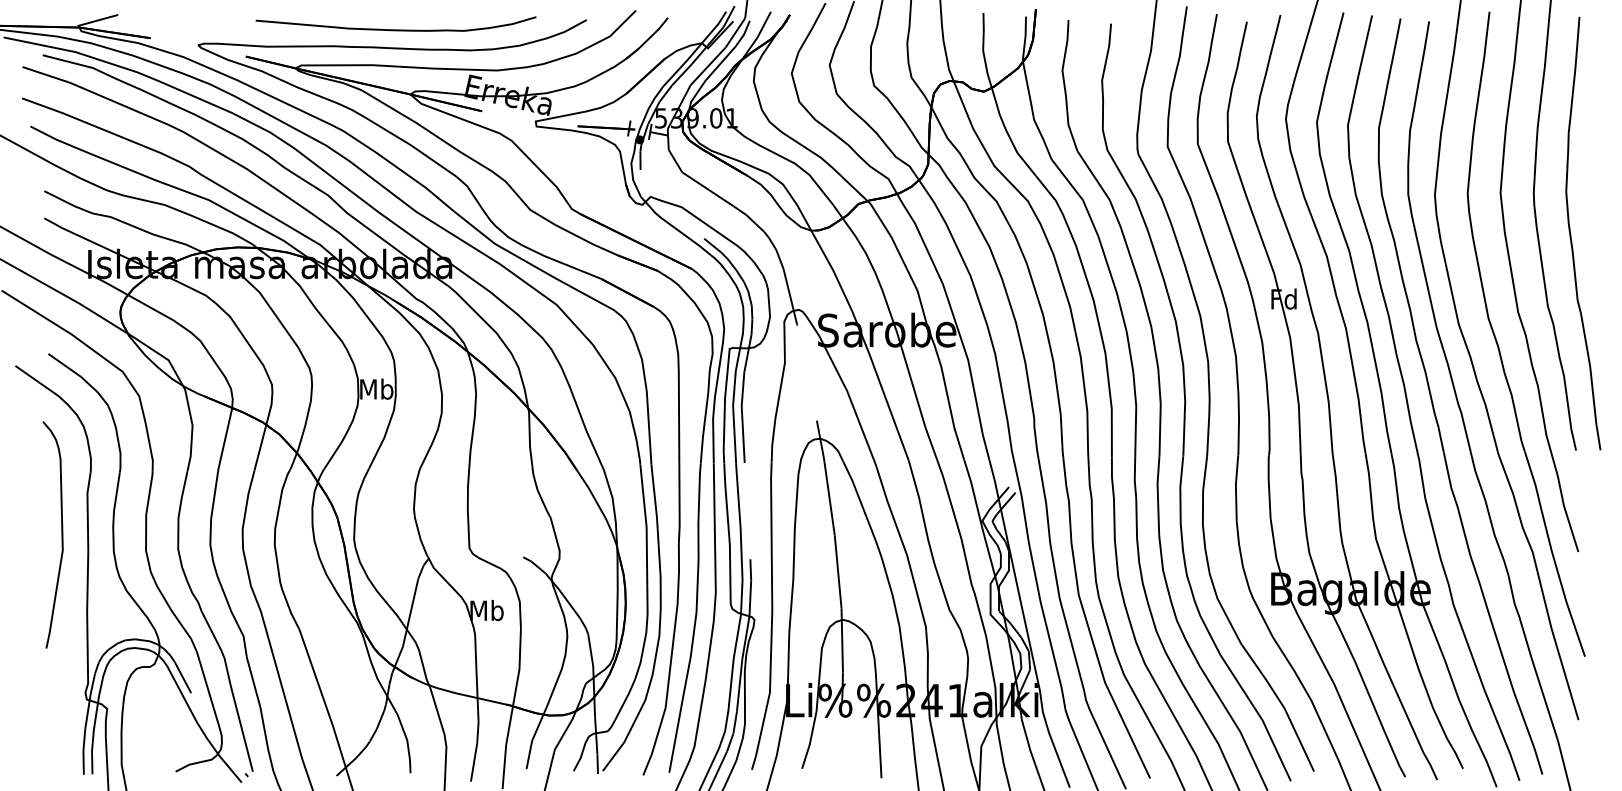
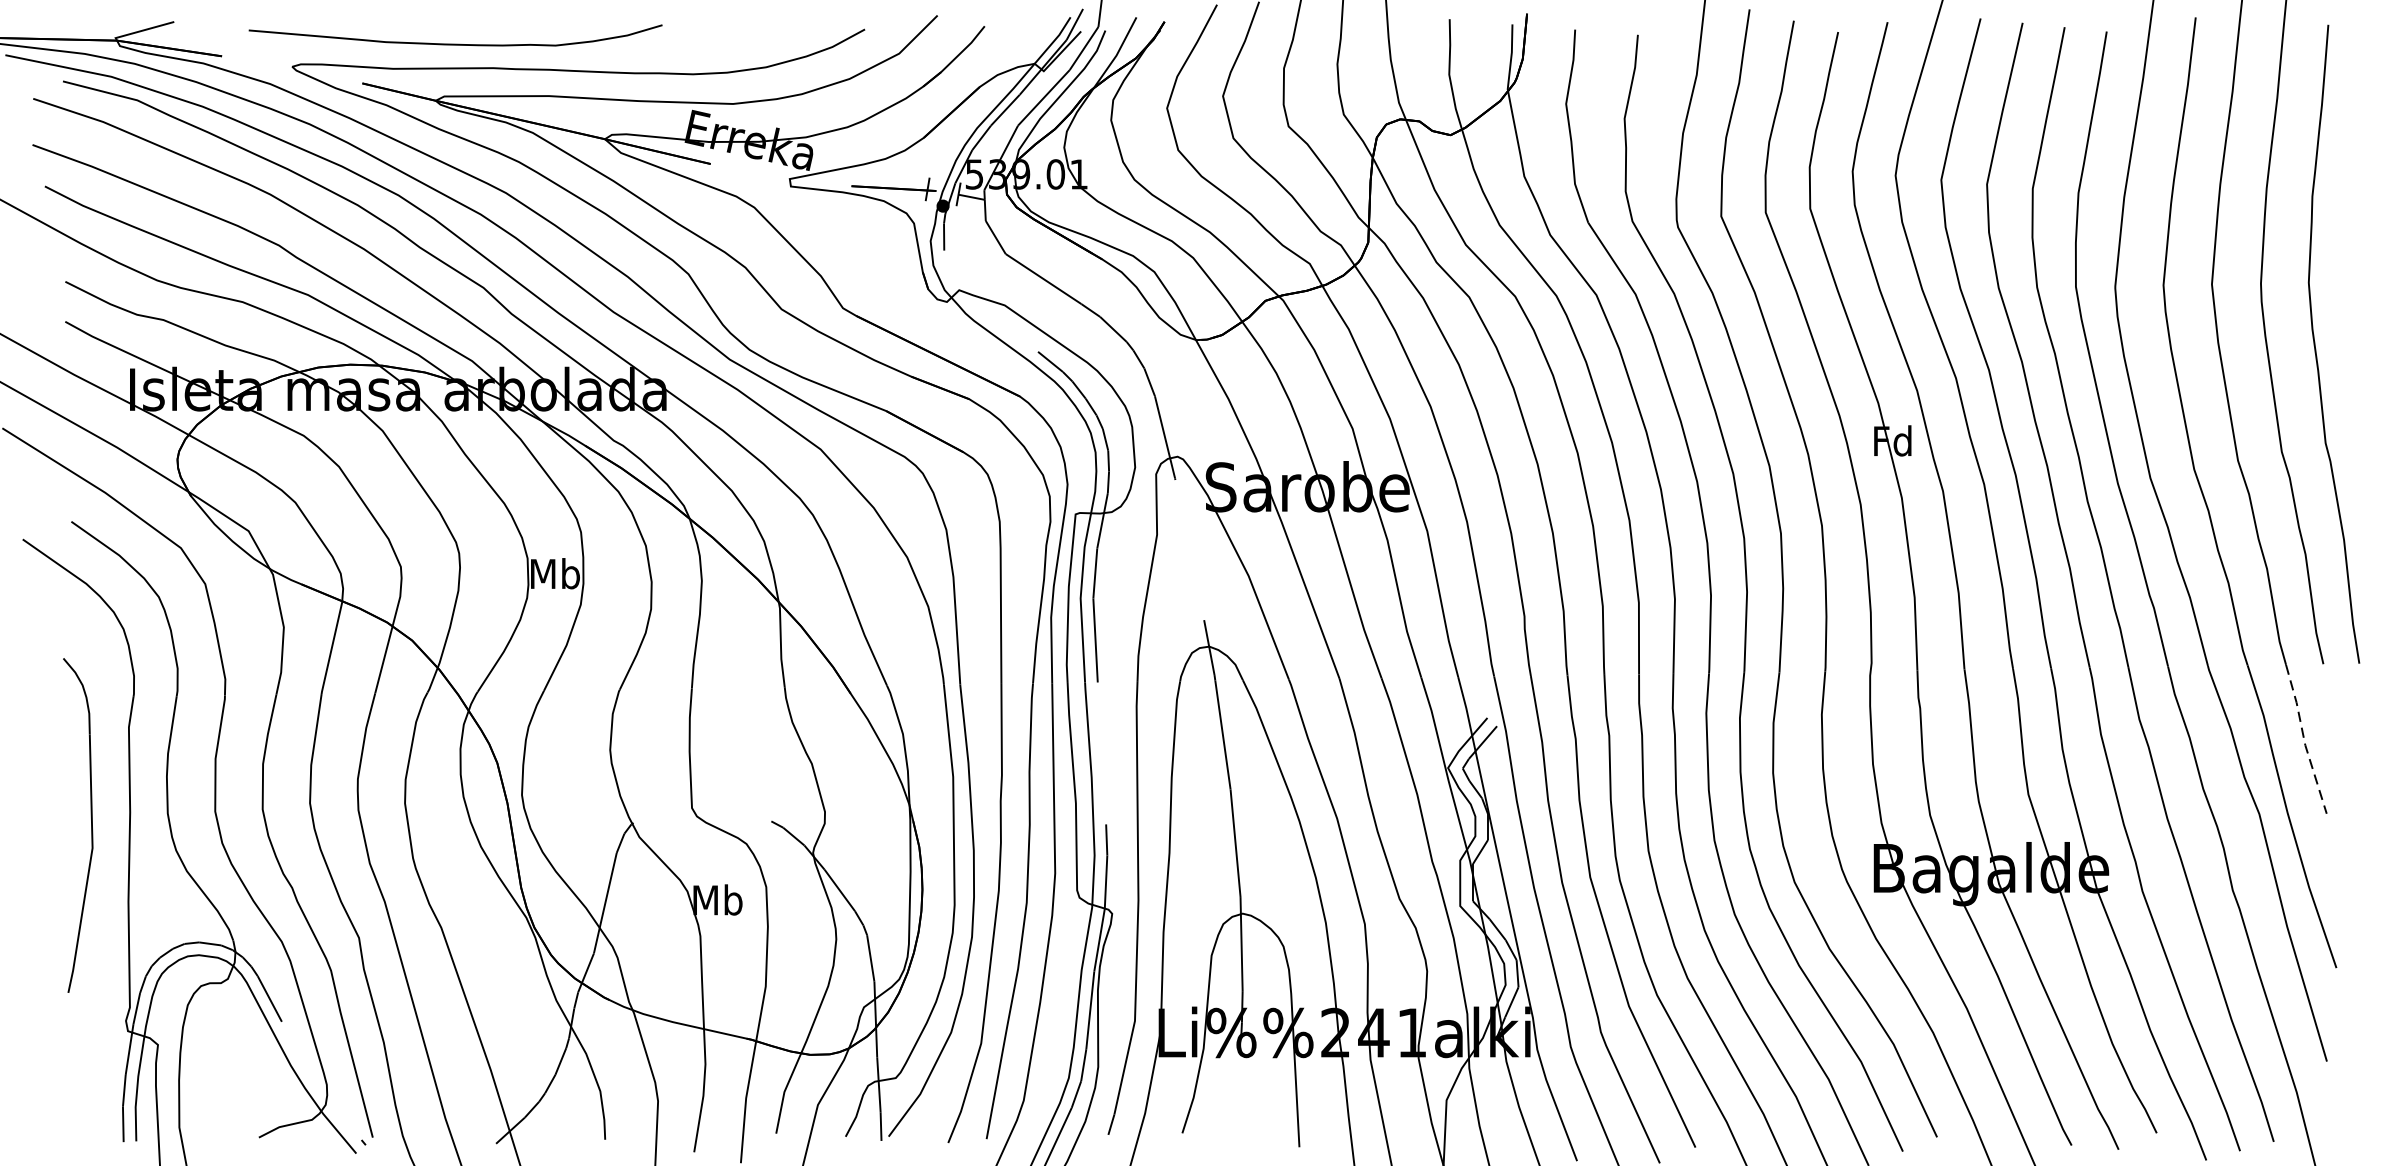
curve: (395, 29) -> (454, 43), moved
line: (1563, 501) -> (2304, 739), solid -> dashed
part: (61, 534) -> (90, 824), moved

